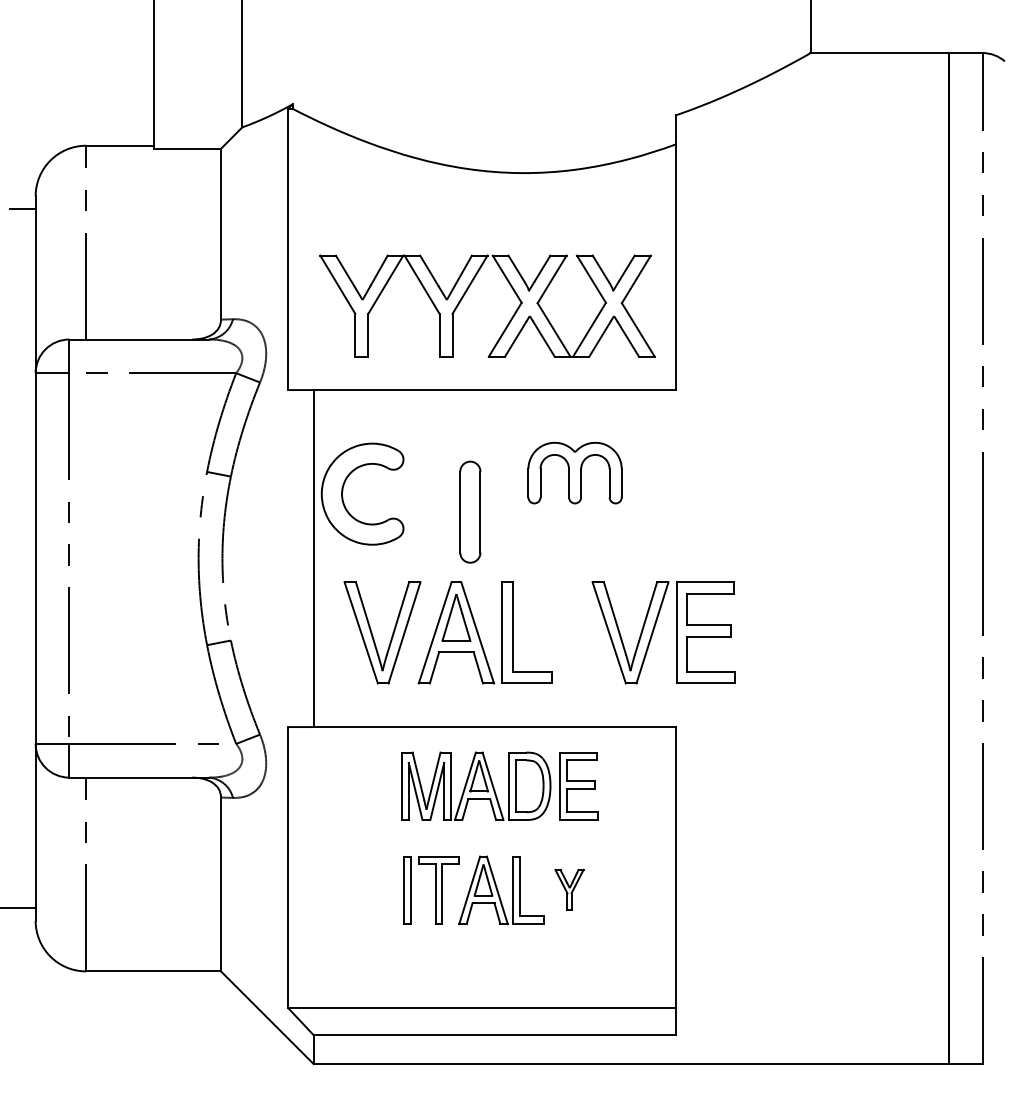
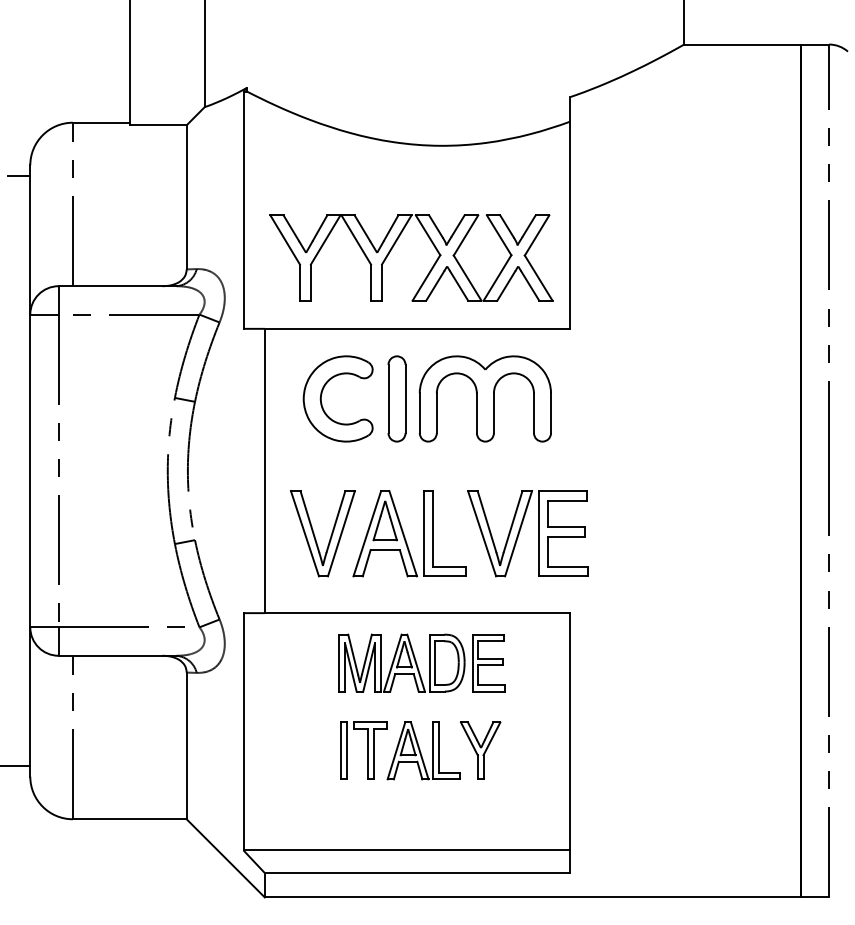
part: (574, 472) -> (484, 398), size x1.67
part: (343, 491) -> (322, 396), moved
part: (470, 511) -> (397, 398), moved
part: (654, 630) -> (520, 531), moved
part: (569, 889) -> (480, 750), size x1.67

